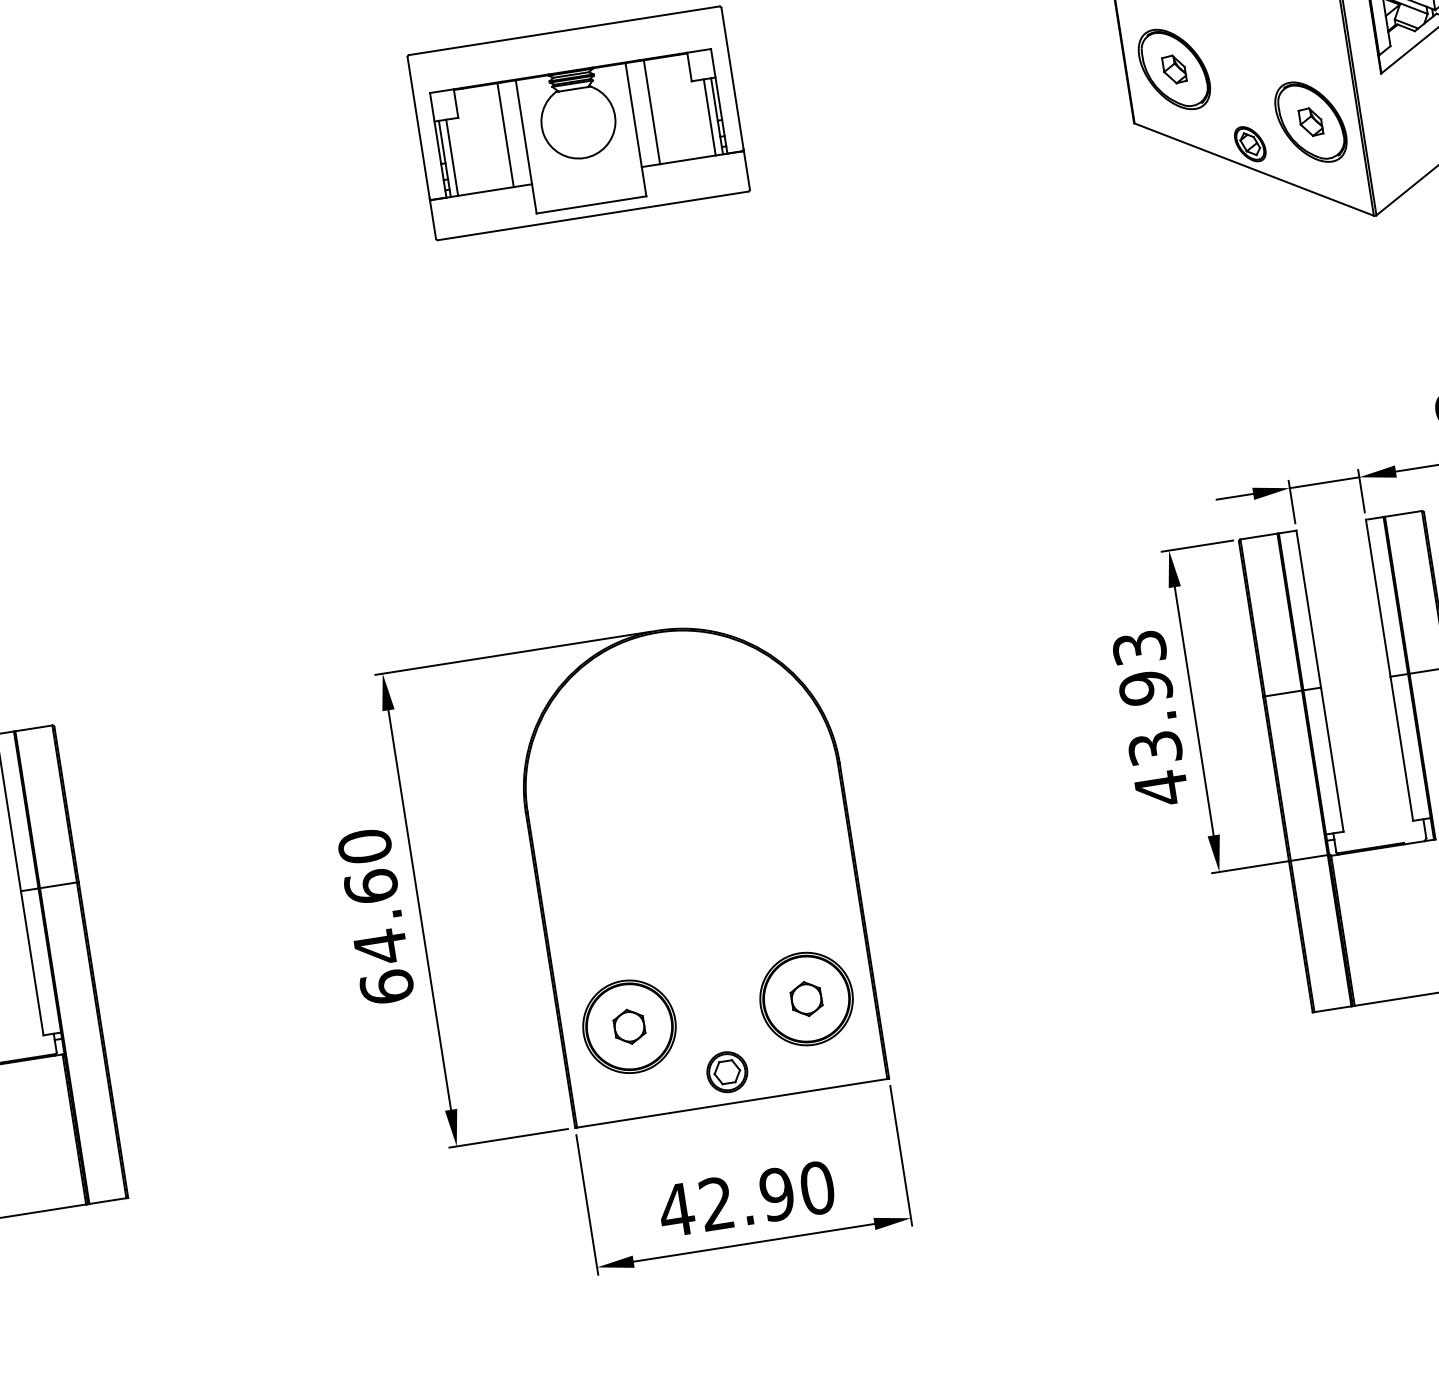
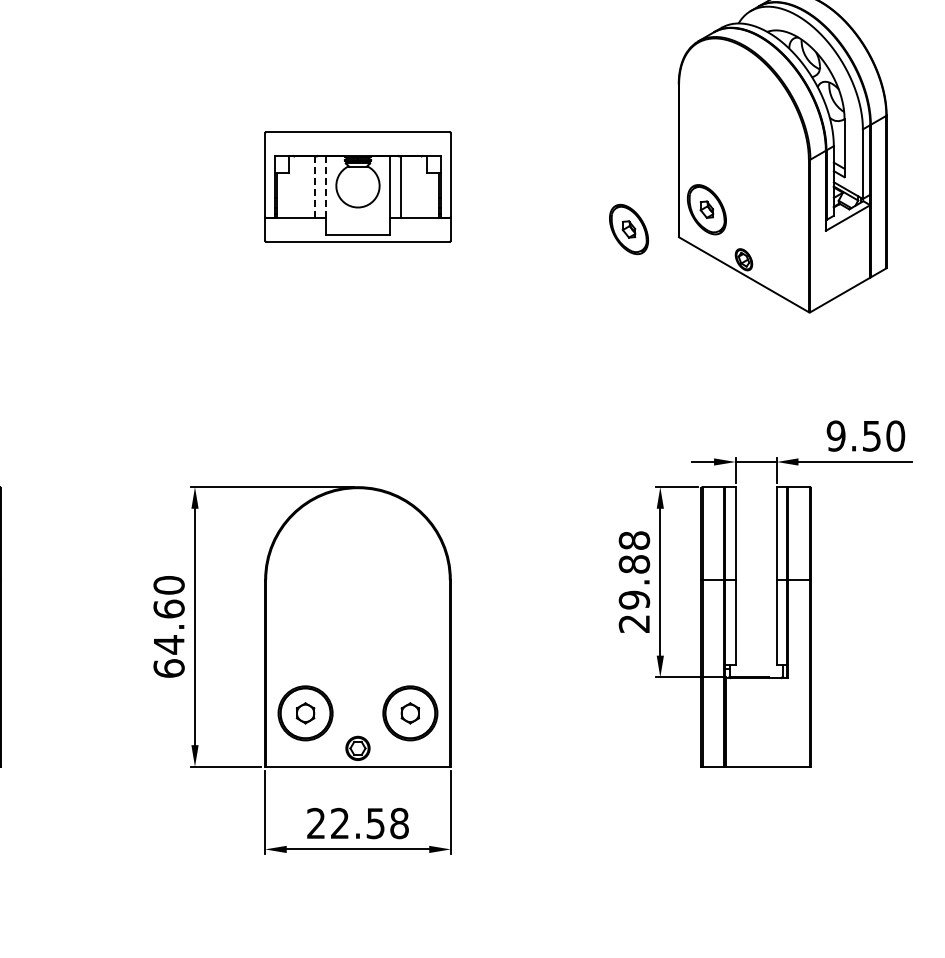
line: (710, 115) -> (434, 194), removed
part: (1310, 122) -> (628, 229), moved
line: (523, 132) -> (325, 187), solid -> dashed
line: (505, 135) -> (314, 187), solid -> dashed
line: (451, 156) -> (281, 194), removed
text: (1150, 718) -> (634, 582), 43.93 -> 29.88
text: (746, 1199) -> (357, 823), 42.90 -> 22.58

